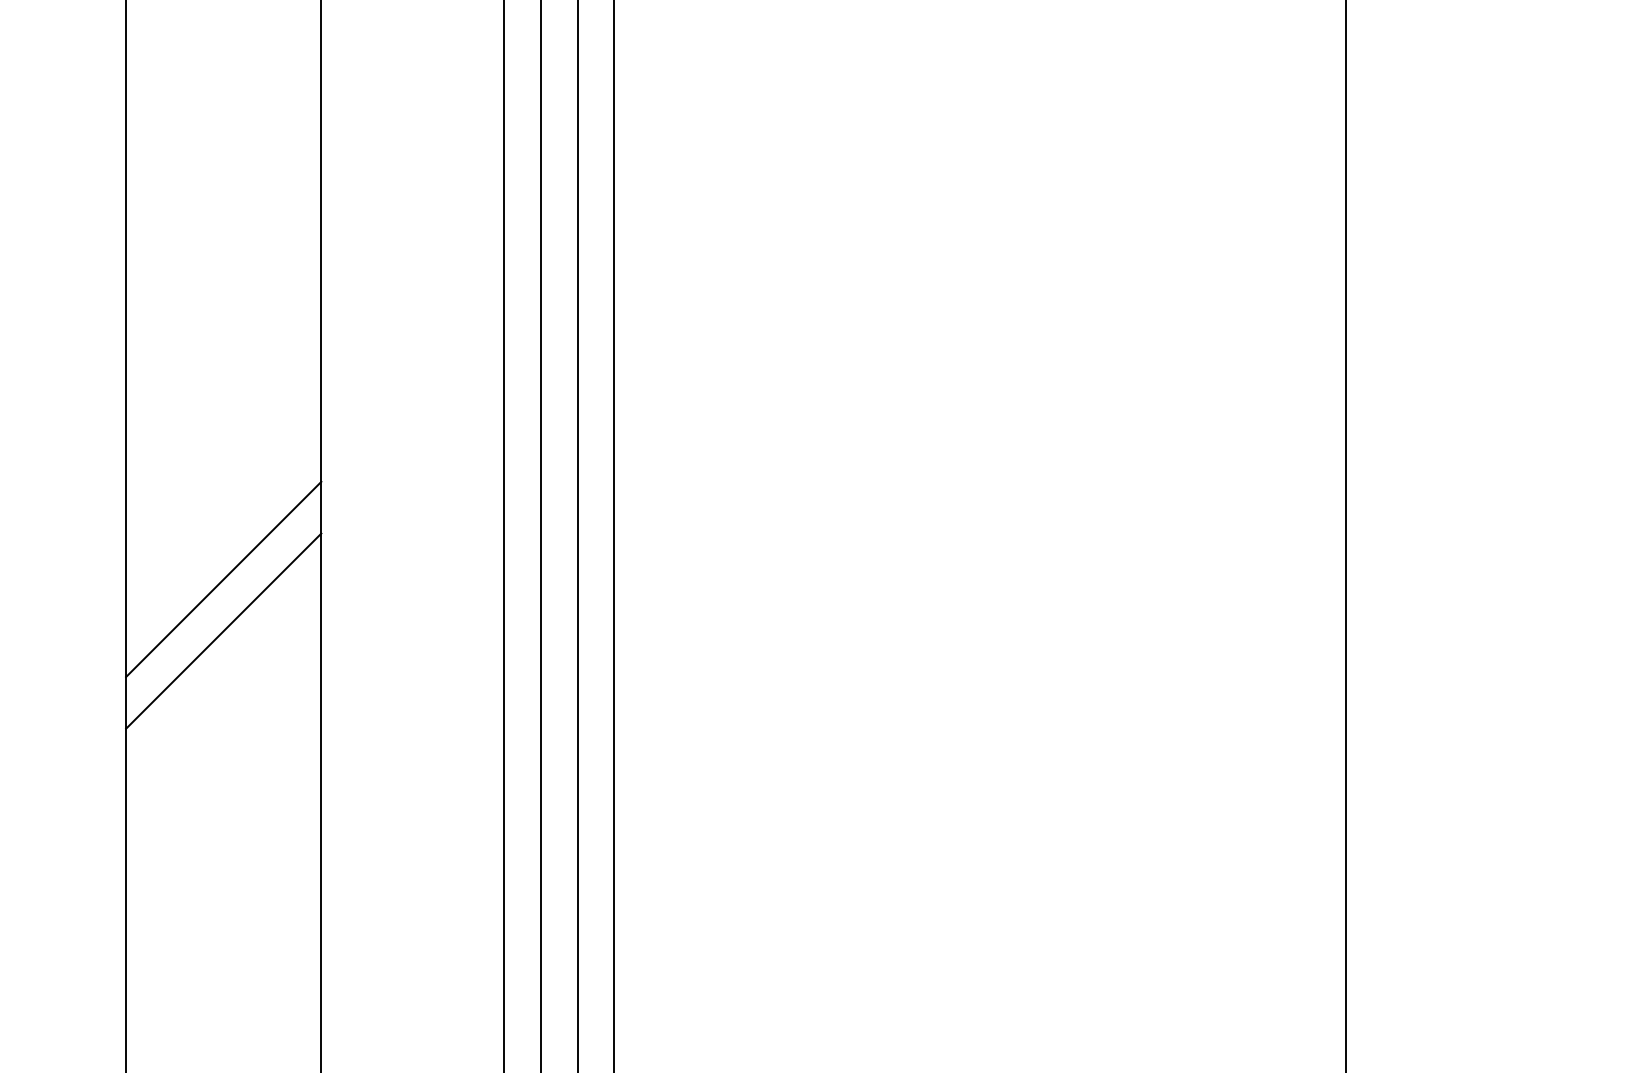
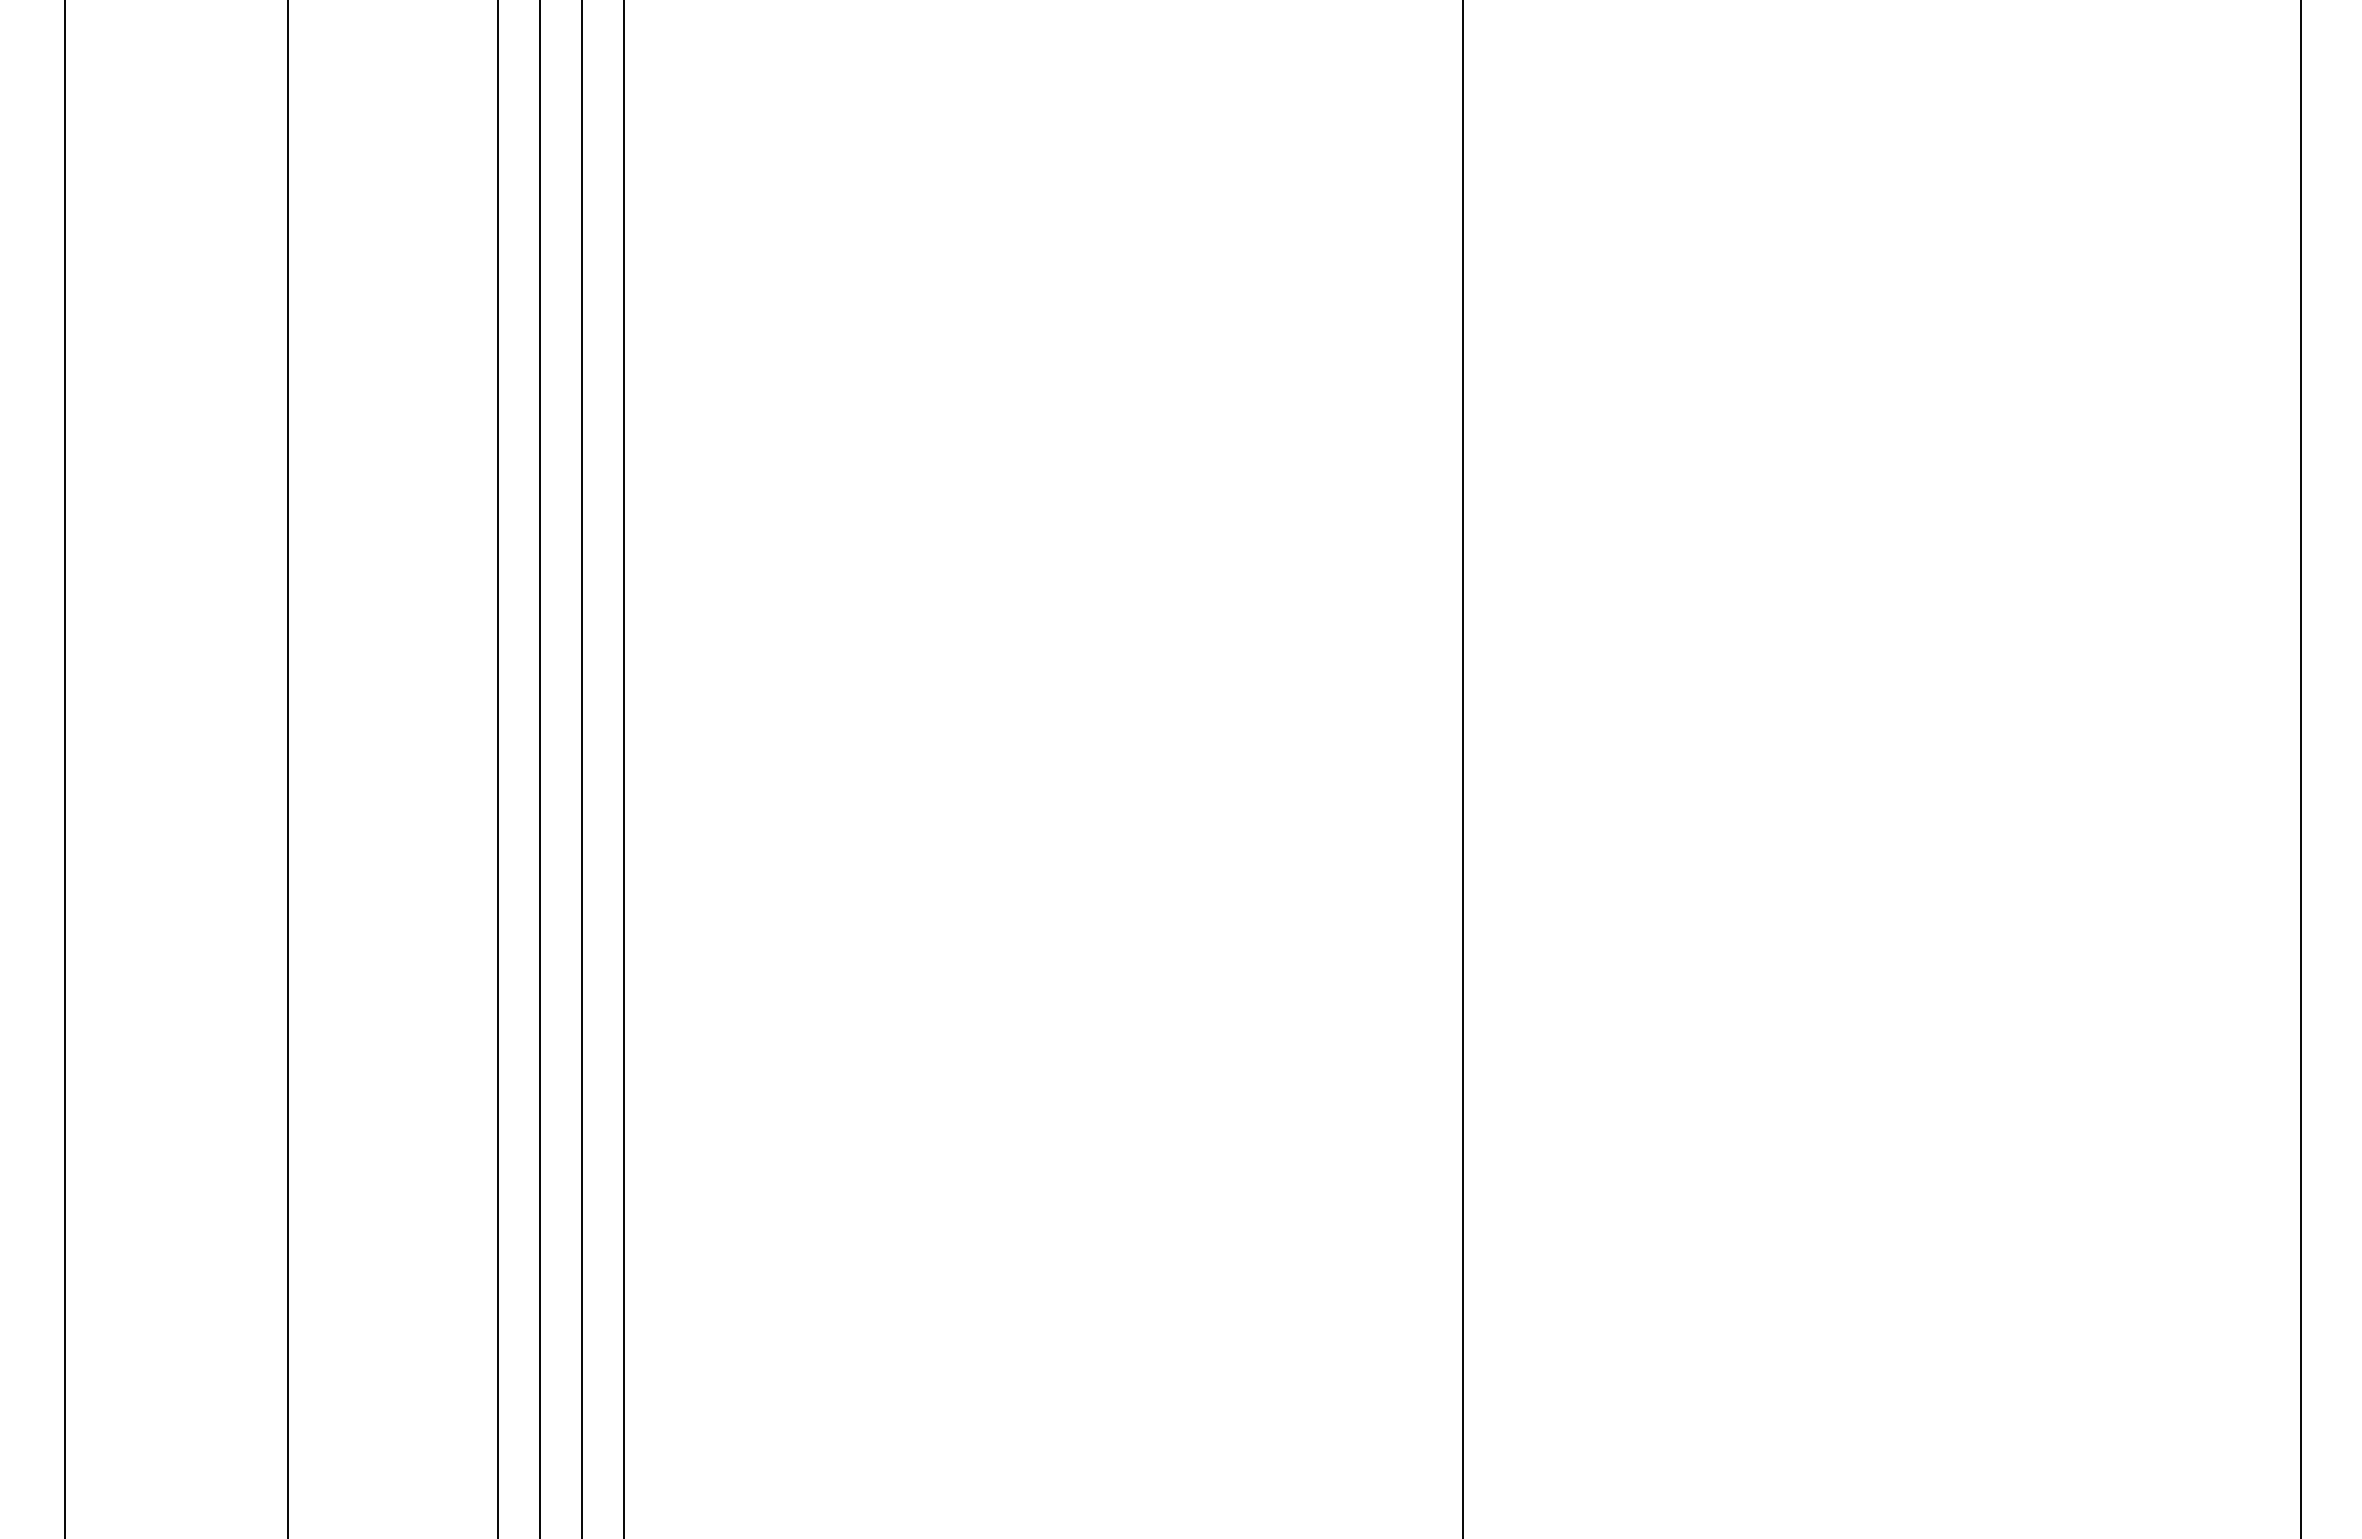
line: (223, 579) -> (176, 715), removed
line: (223, 631) -> (176, 774), removed

